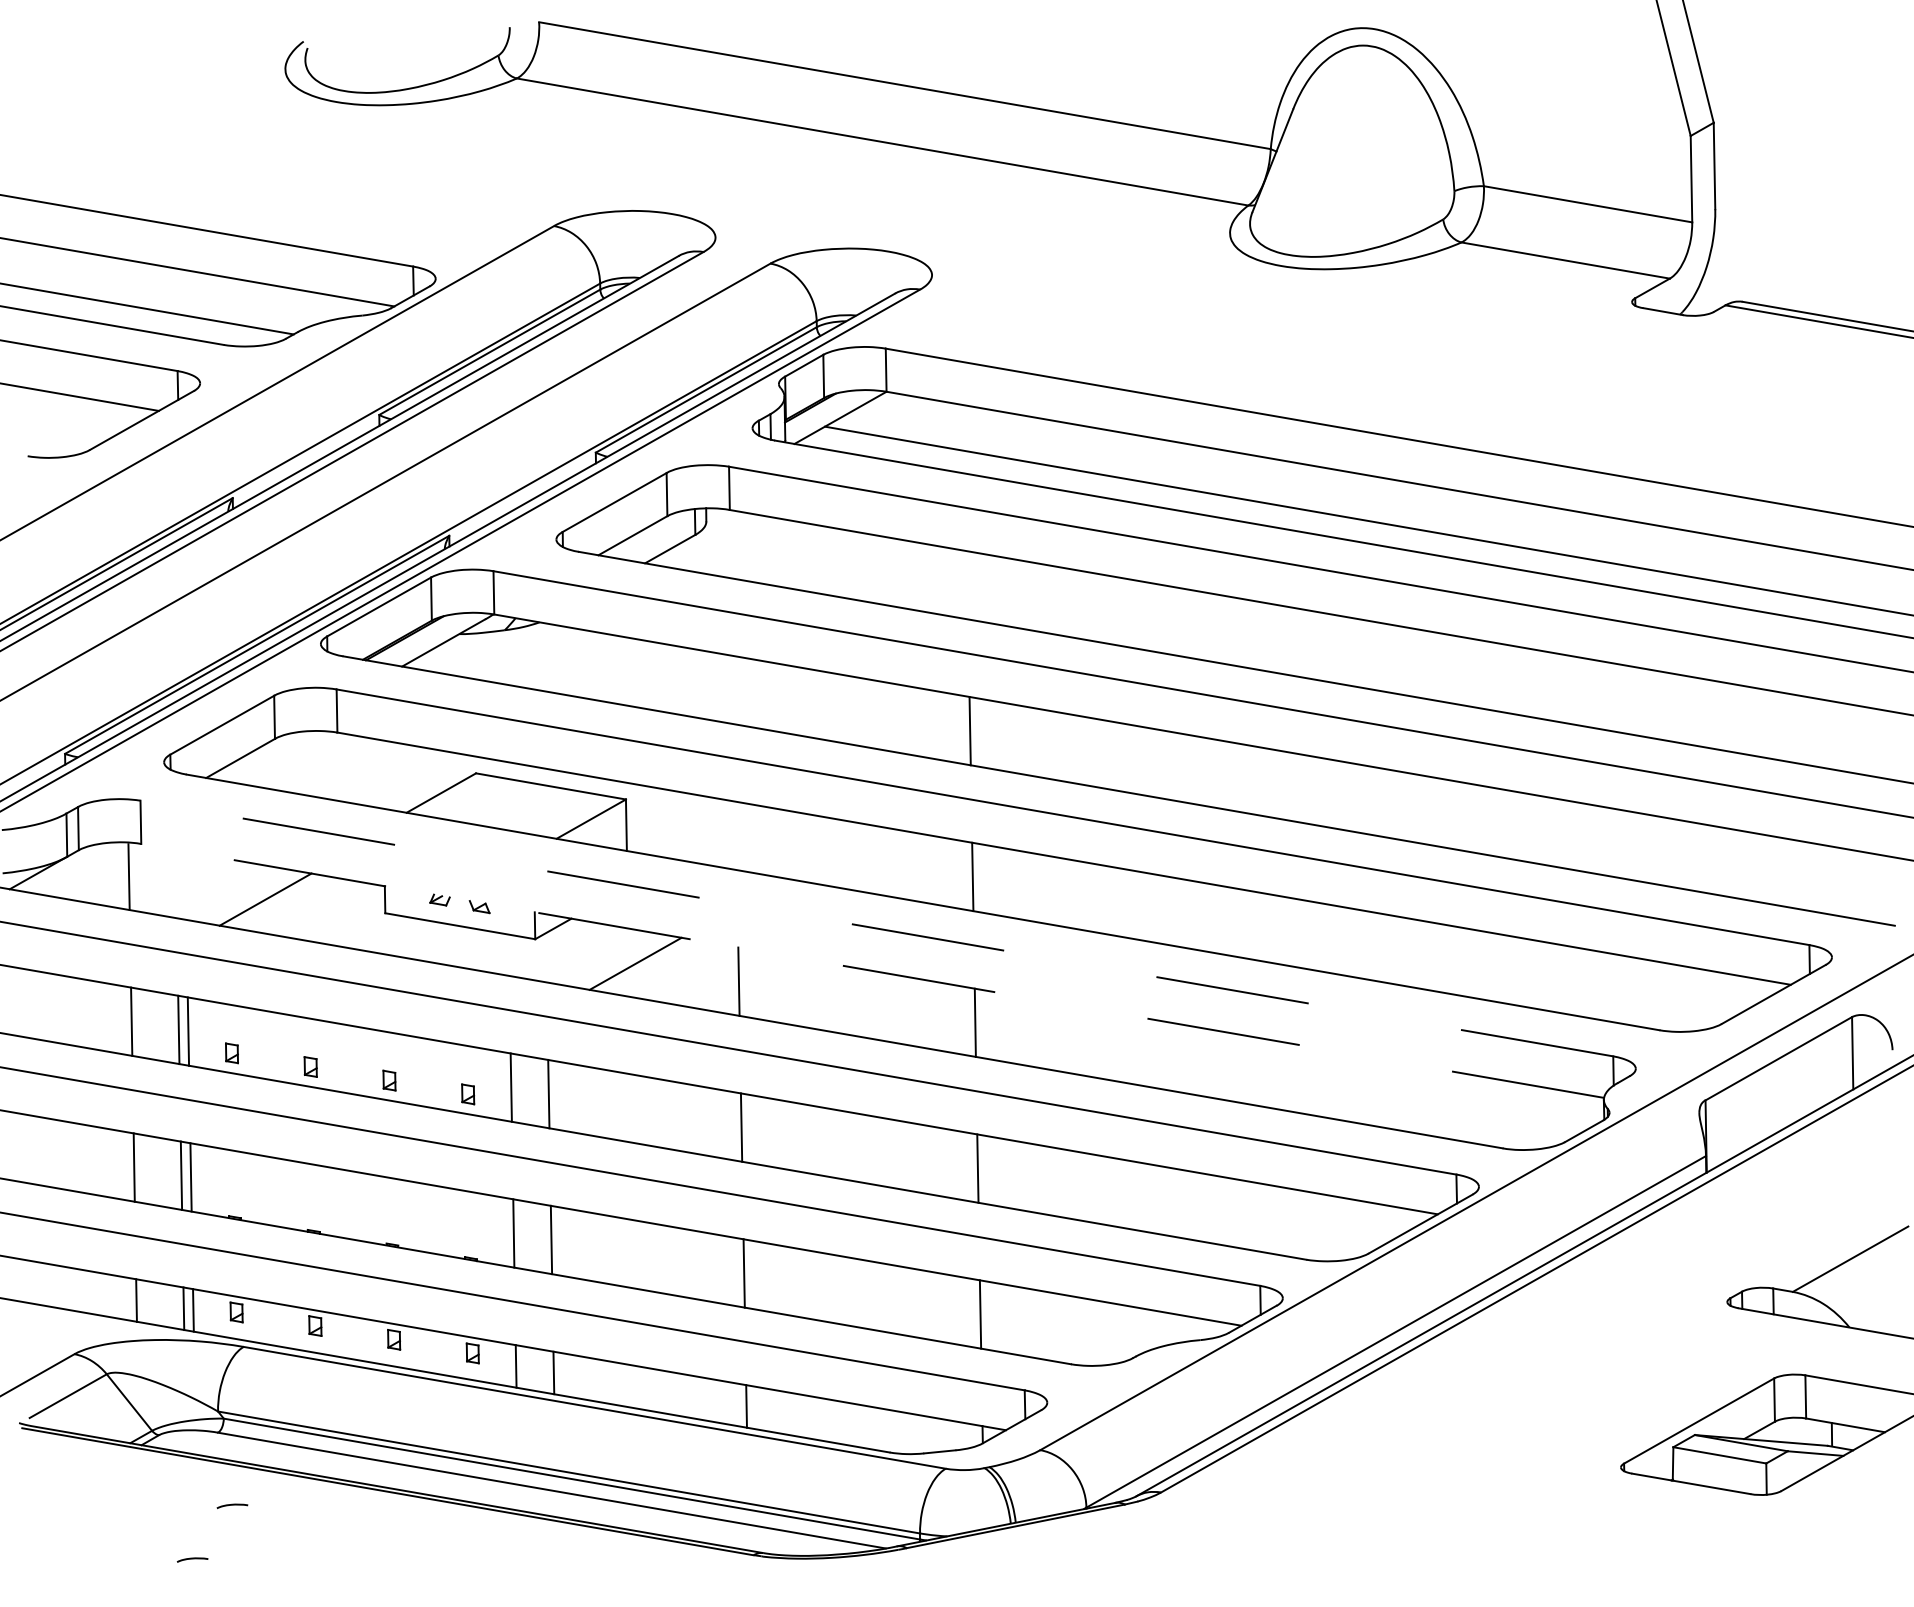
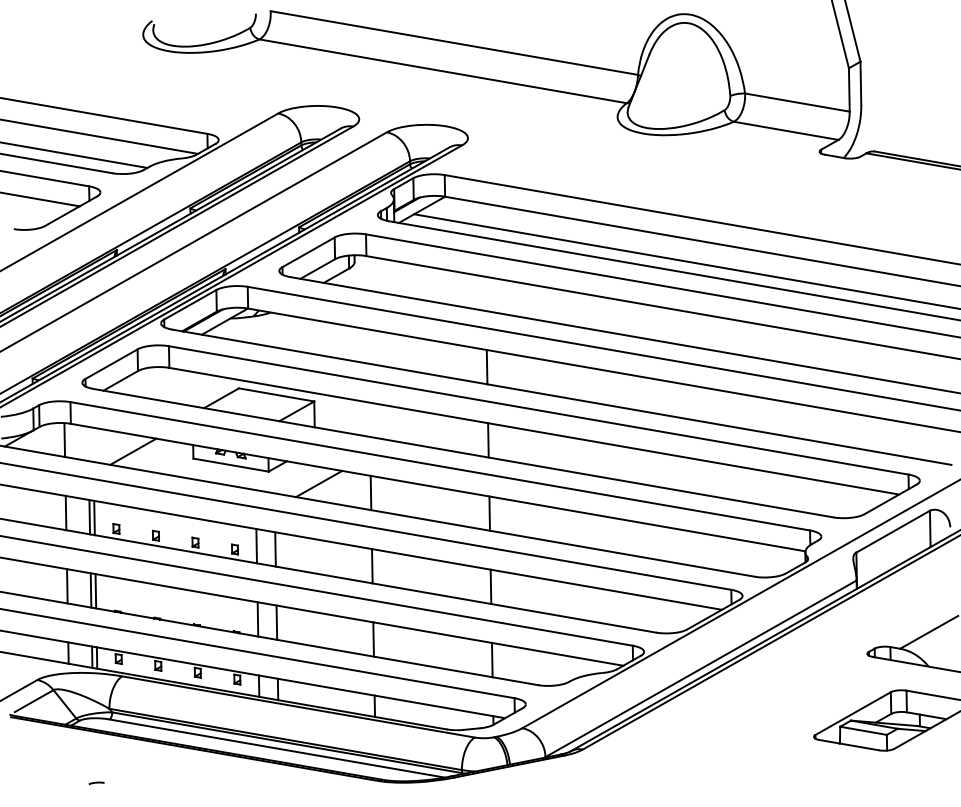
line: (875, 928) -> (439, 466), dashed -> solid
line: (873, 970) -> (438, 487), dashed -> solid
curve: (232, 1506) -> (116, 756), removed

